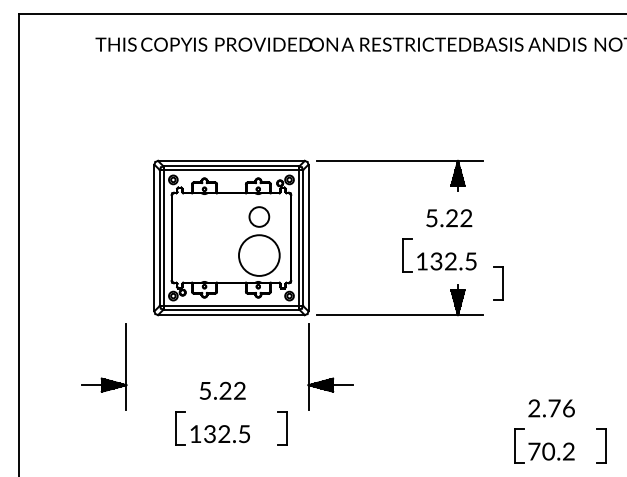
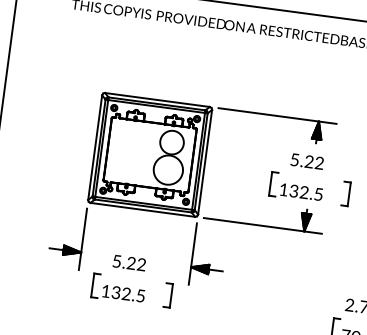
circle: (258, 216) -> (171, 142), size x1.67
part: (498, 283) -> (345, 193), moved
part: (102, 377) -> (64, 244), moved

